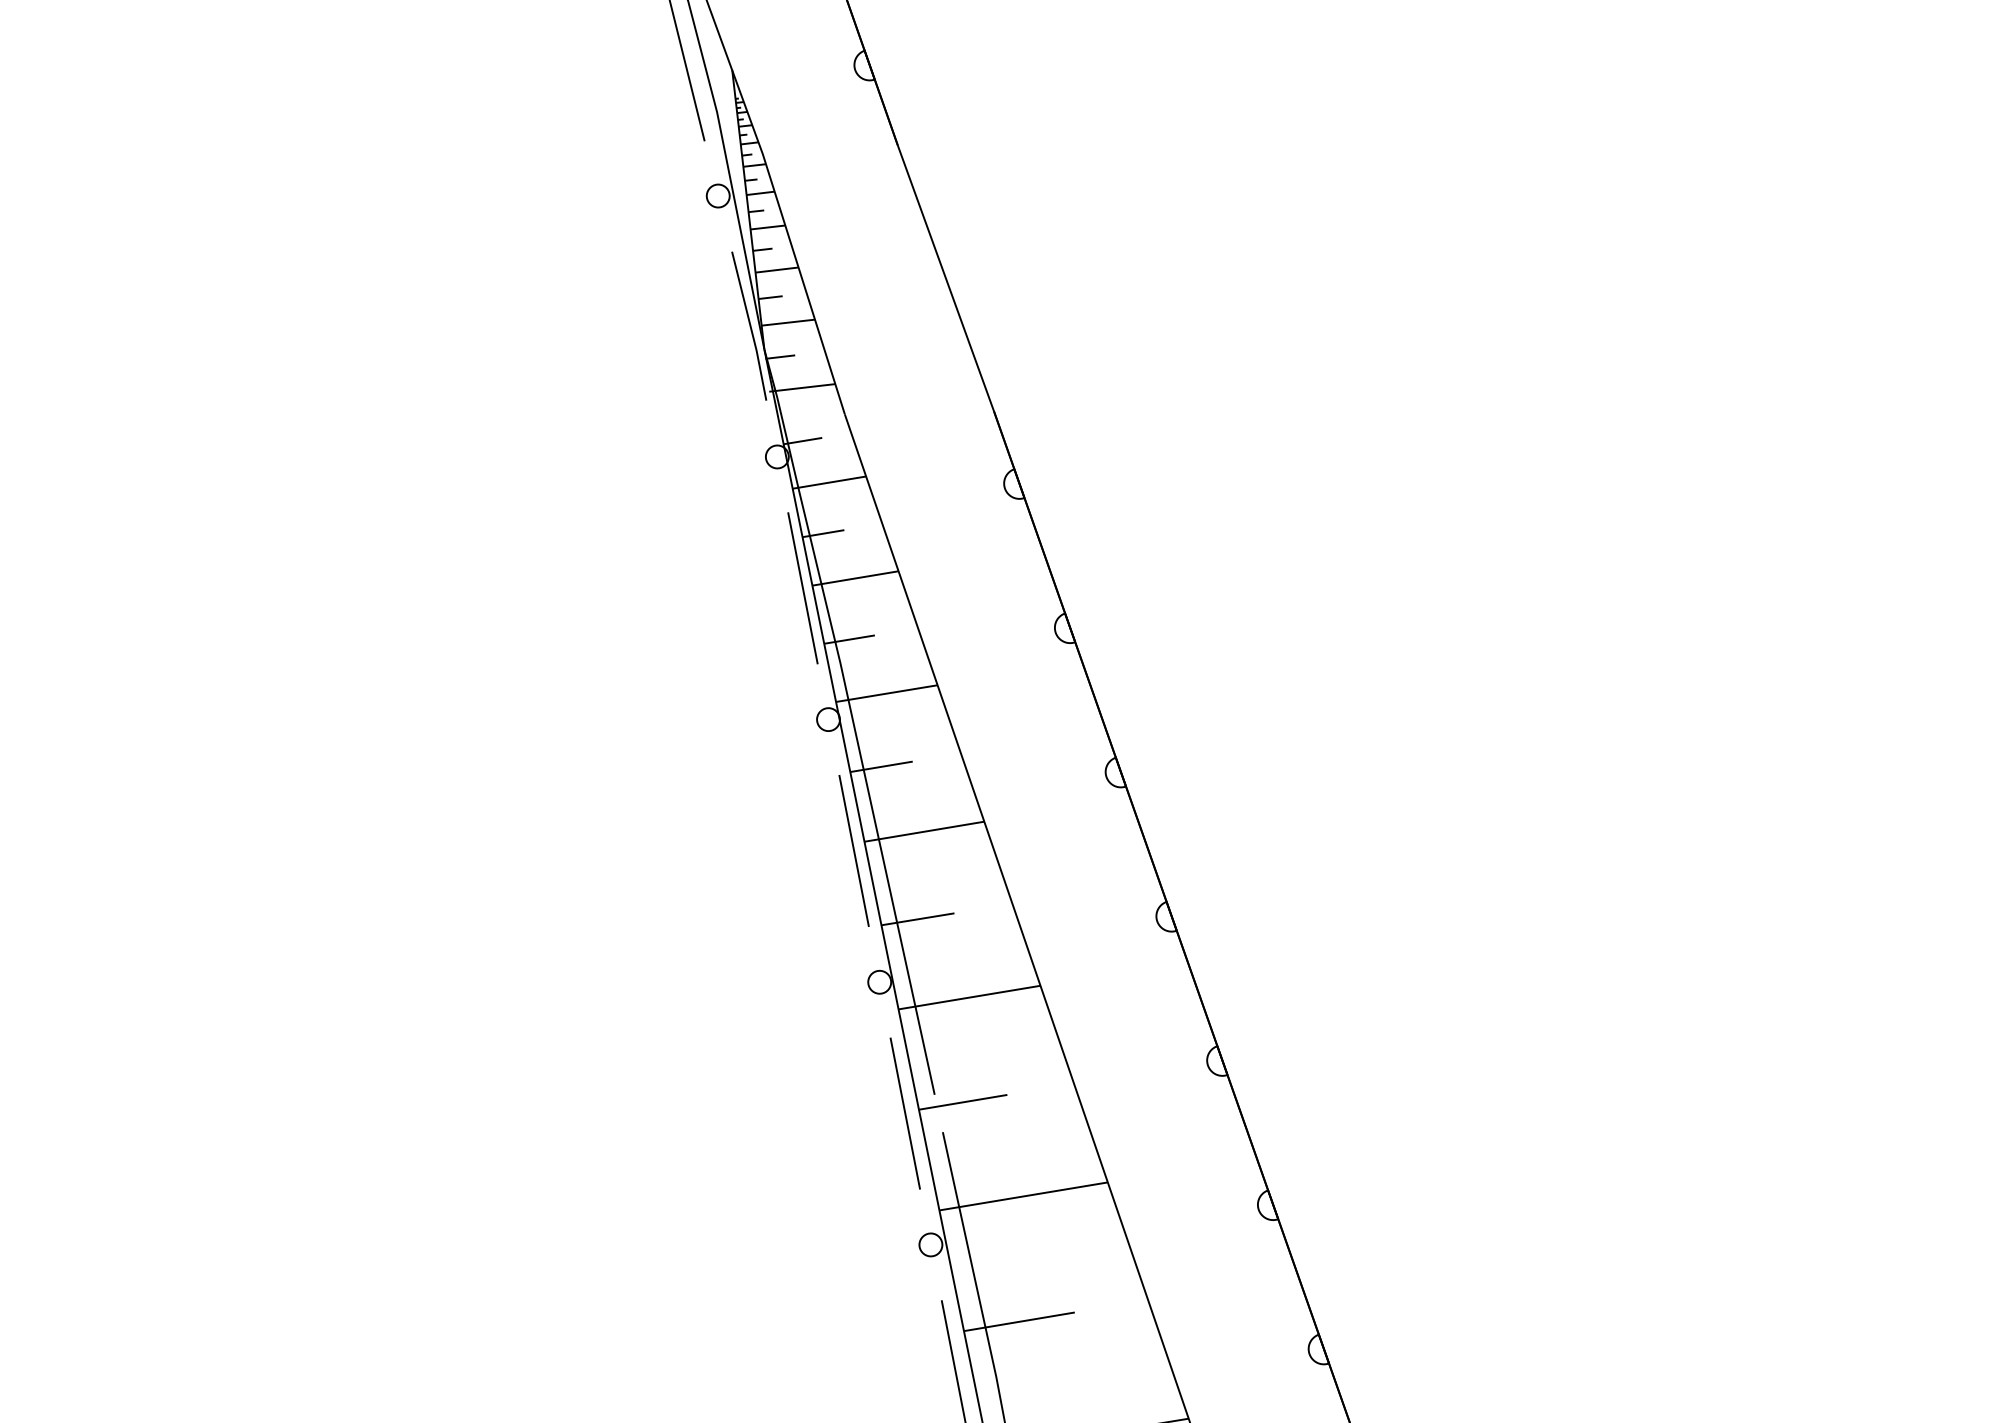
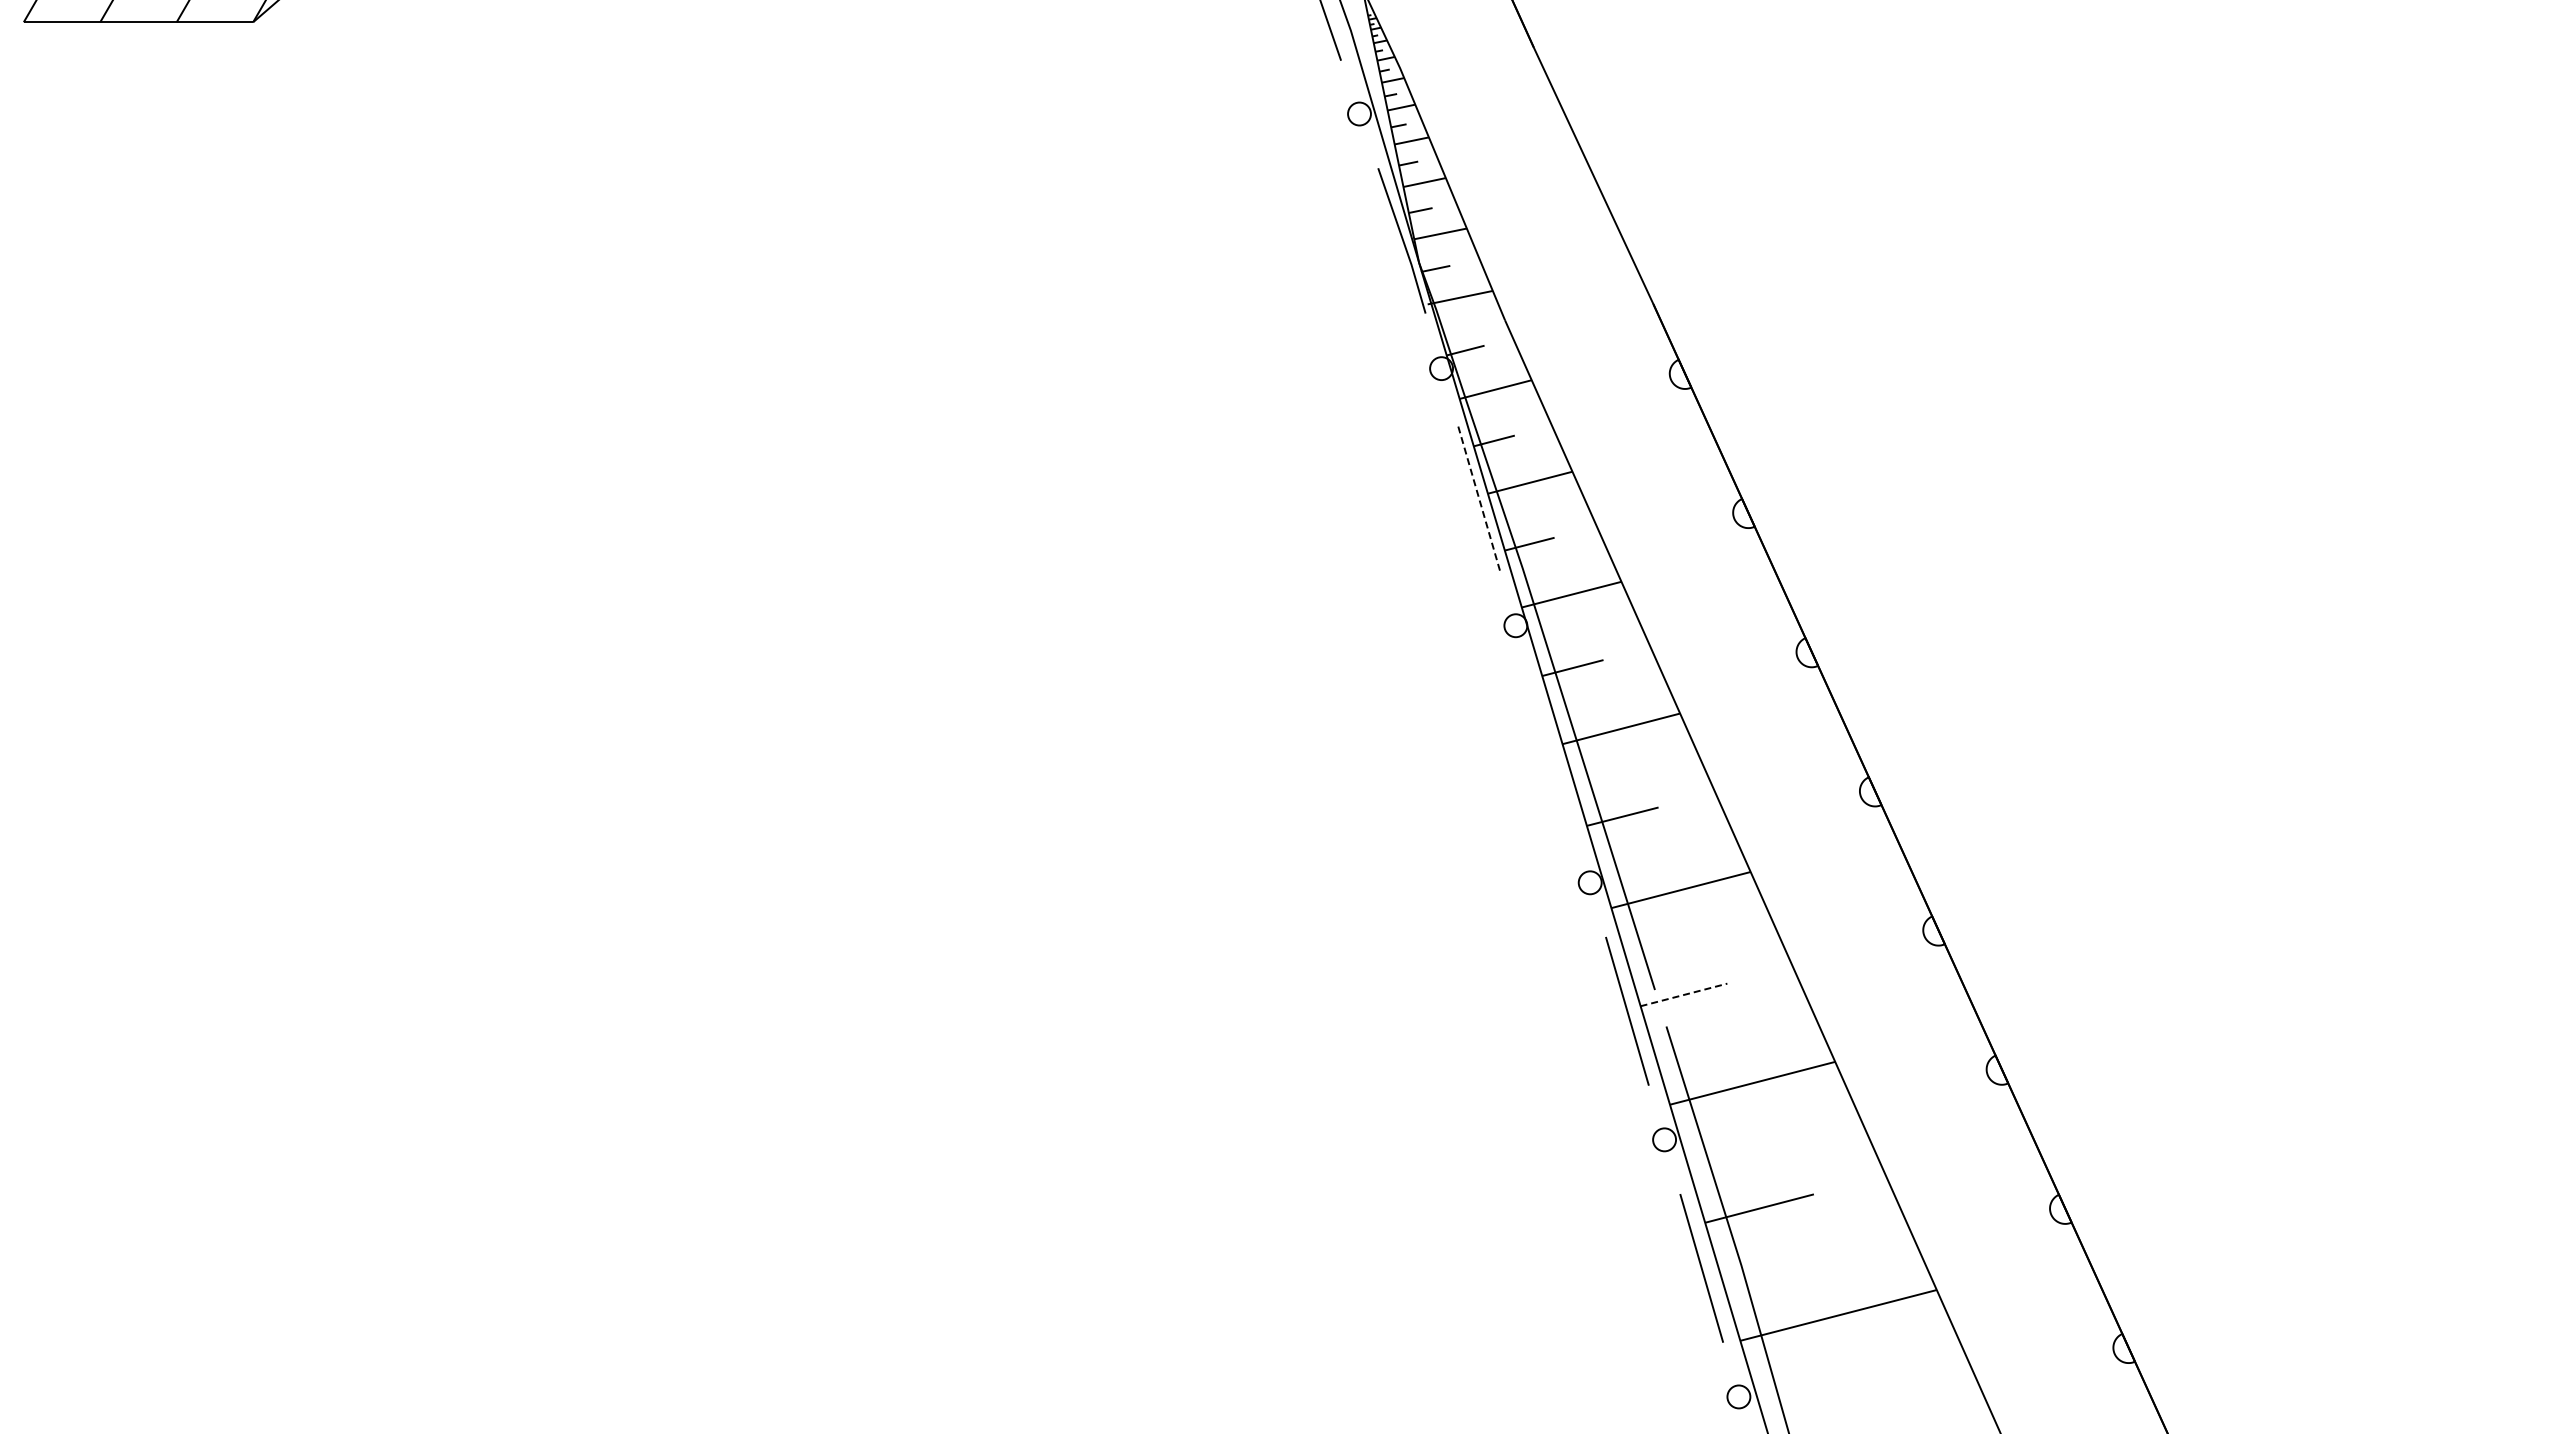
line: (802, 587) -> (1478, 496), solid -> dashed
line: (853, 850) -> (1552, 753), removed
line: (962, 1101) -> (1683, 994), solid -> dashed

